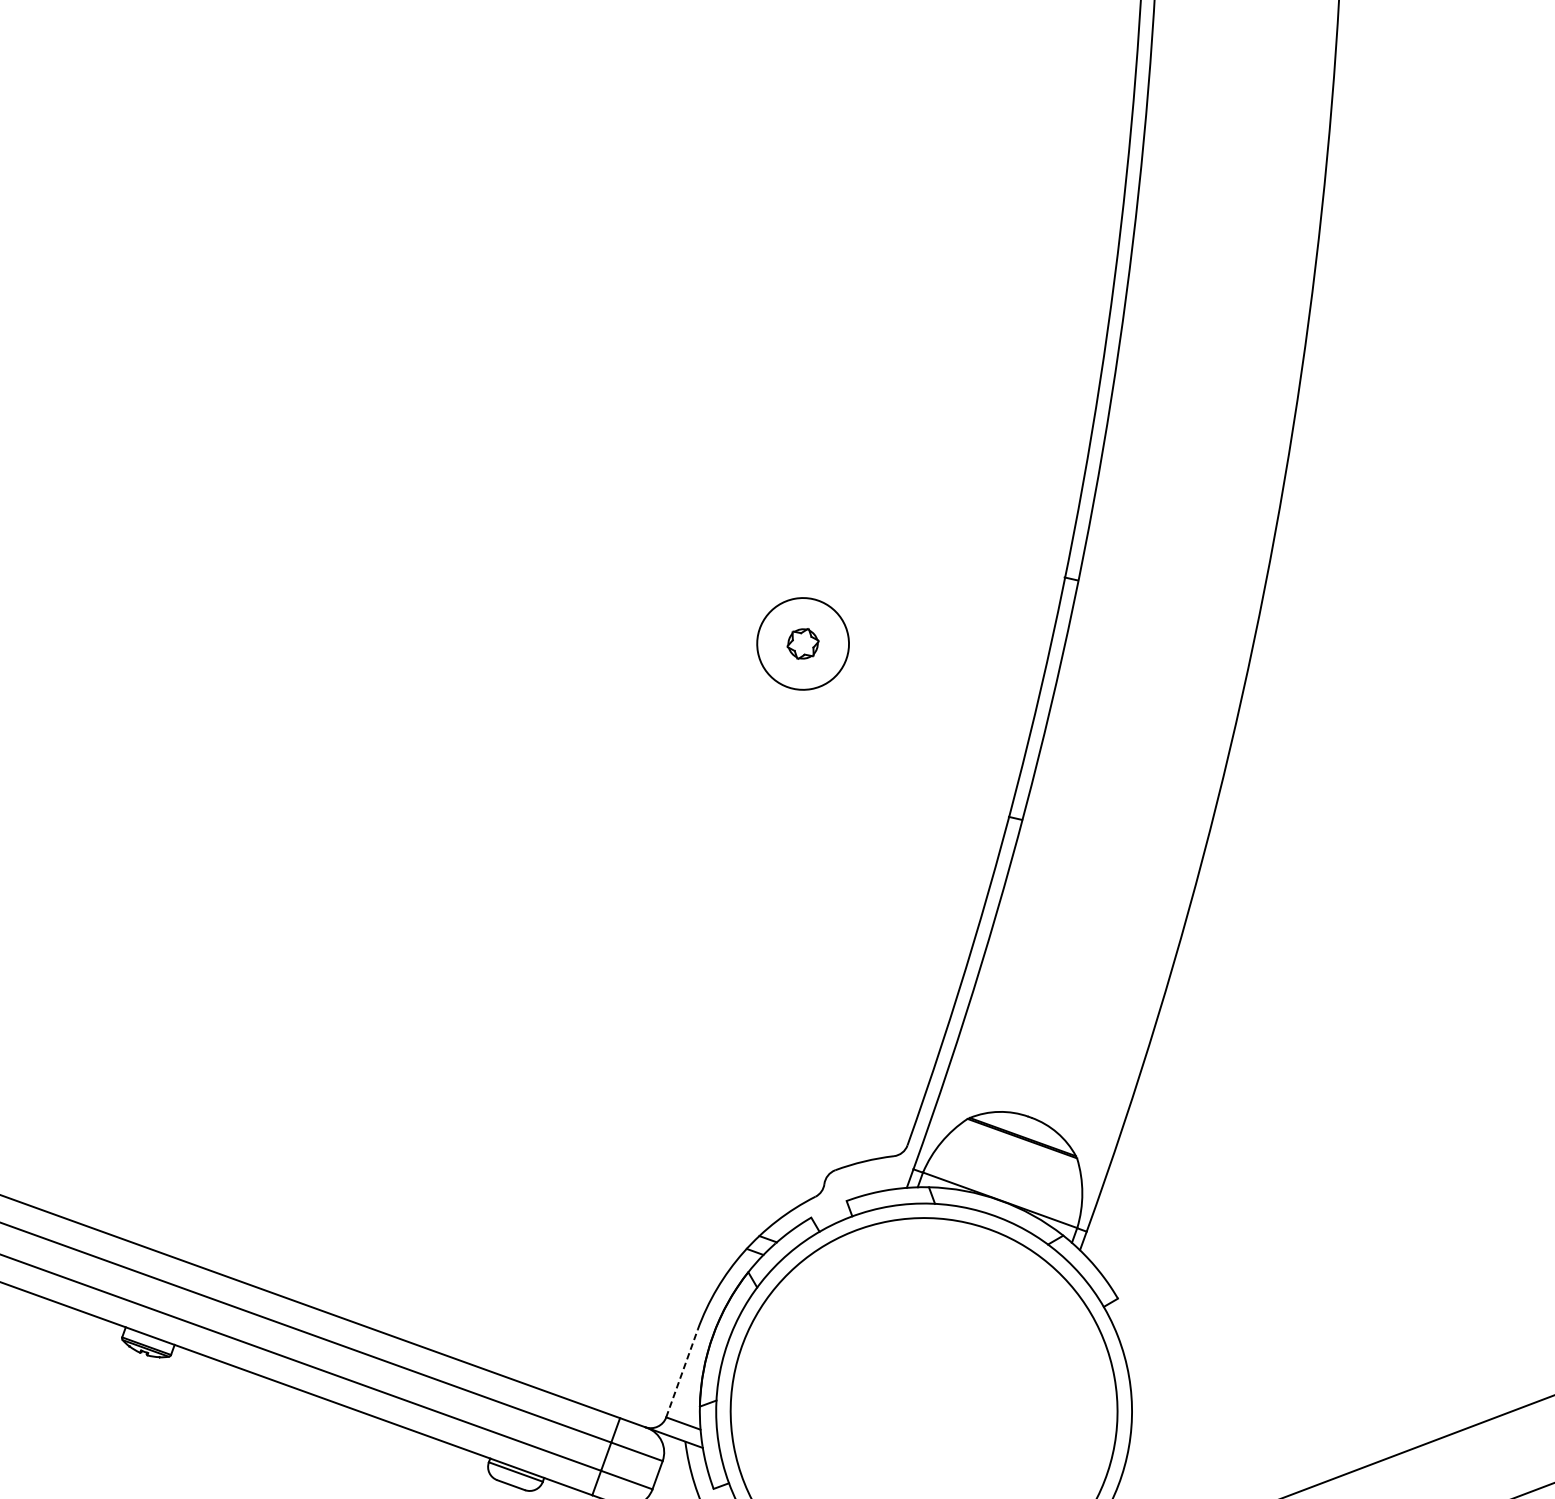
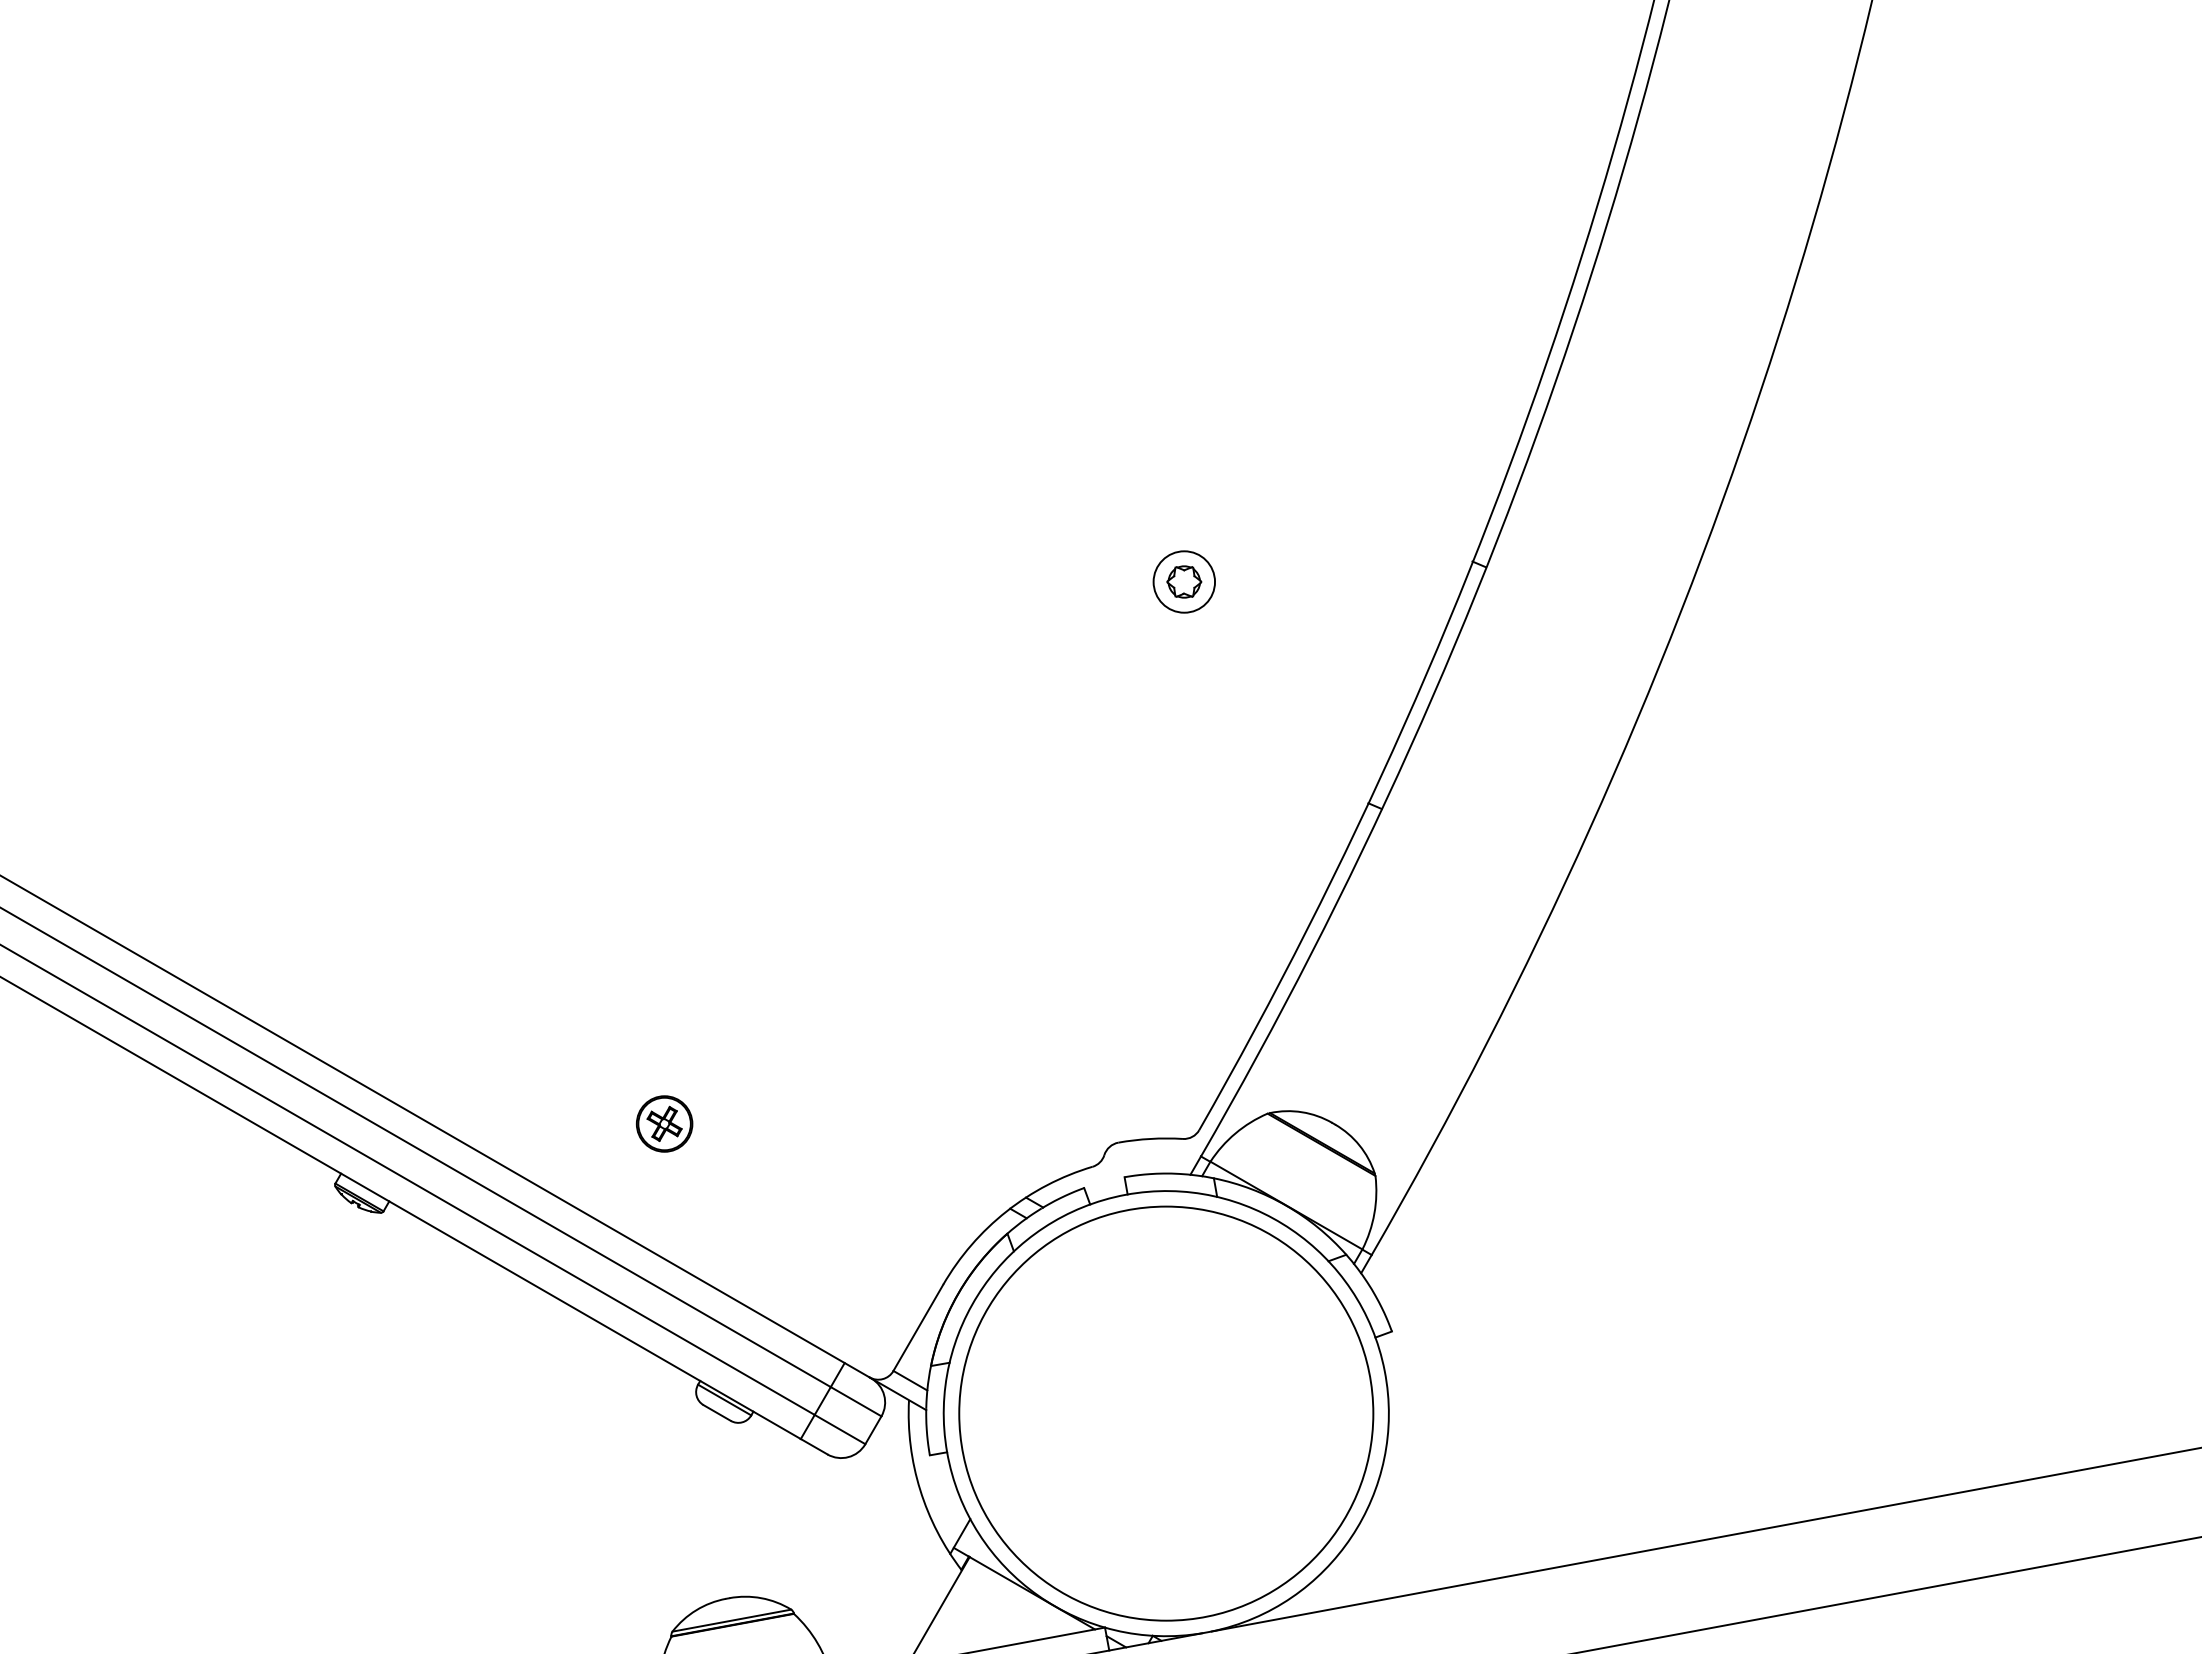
circle: (803, 643) -> (1184, 581), size x0.62
part: (414, 1227) -> (664, 1123), added
line: (682, 1373) -> (918, 1327), dashed -> solid

